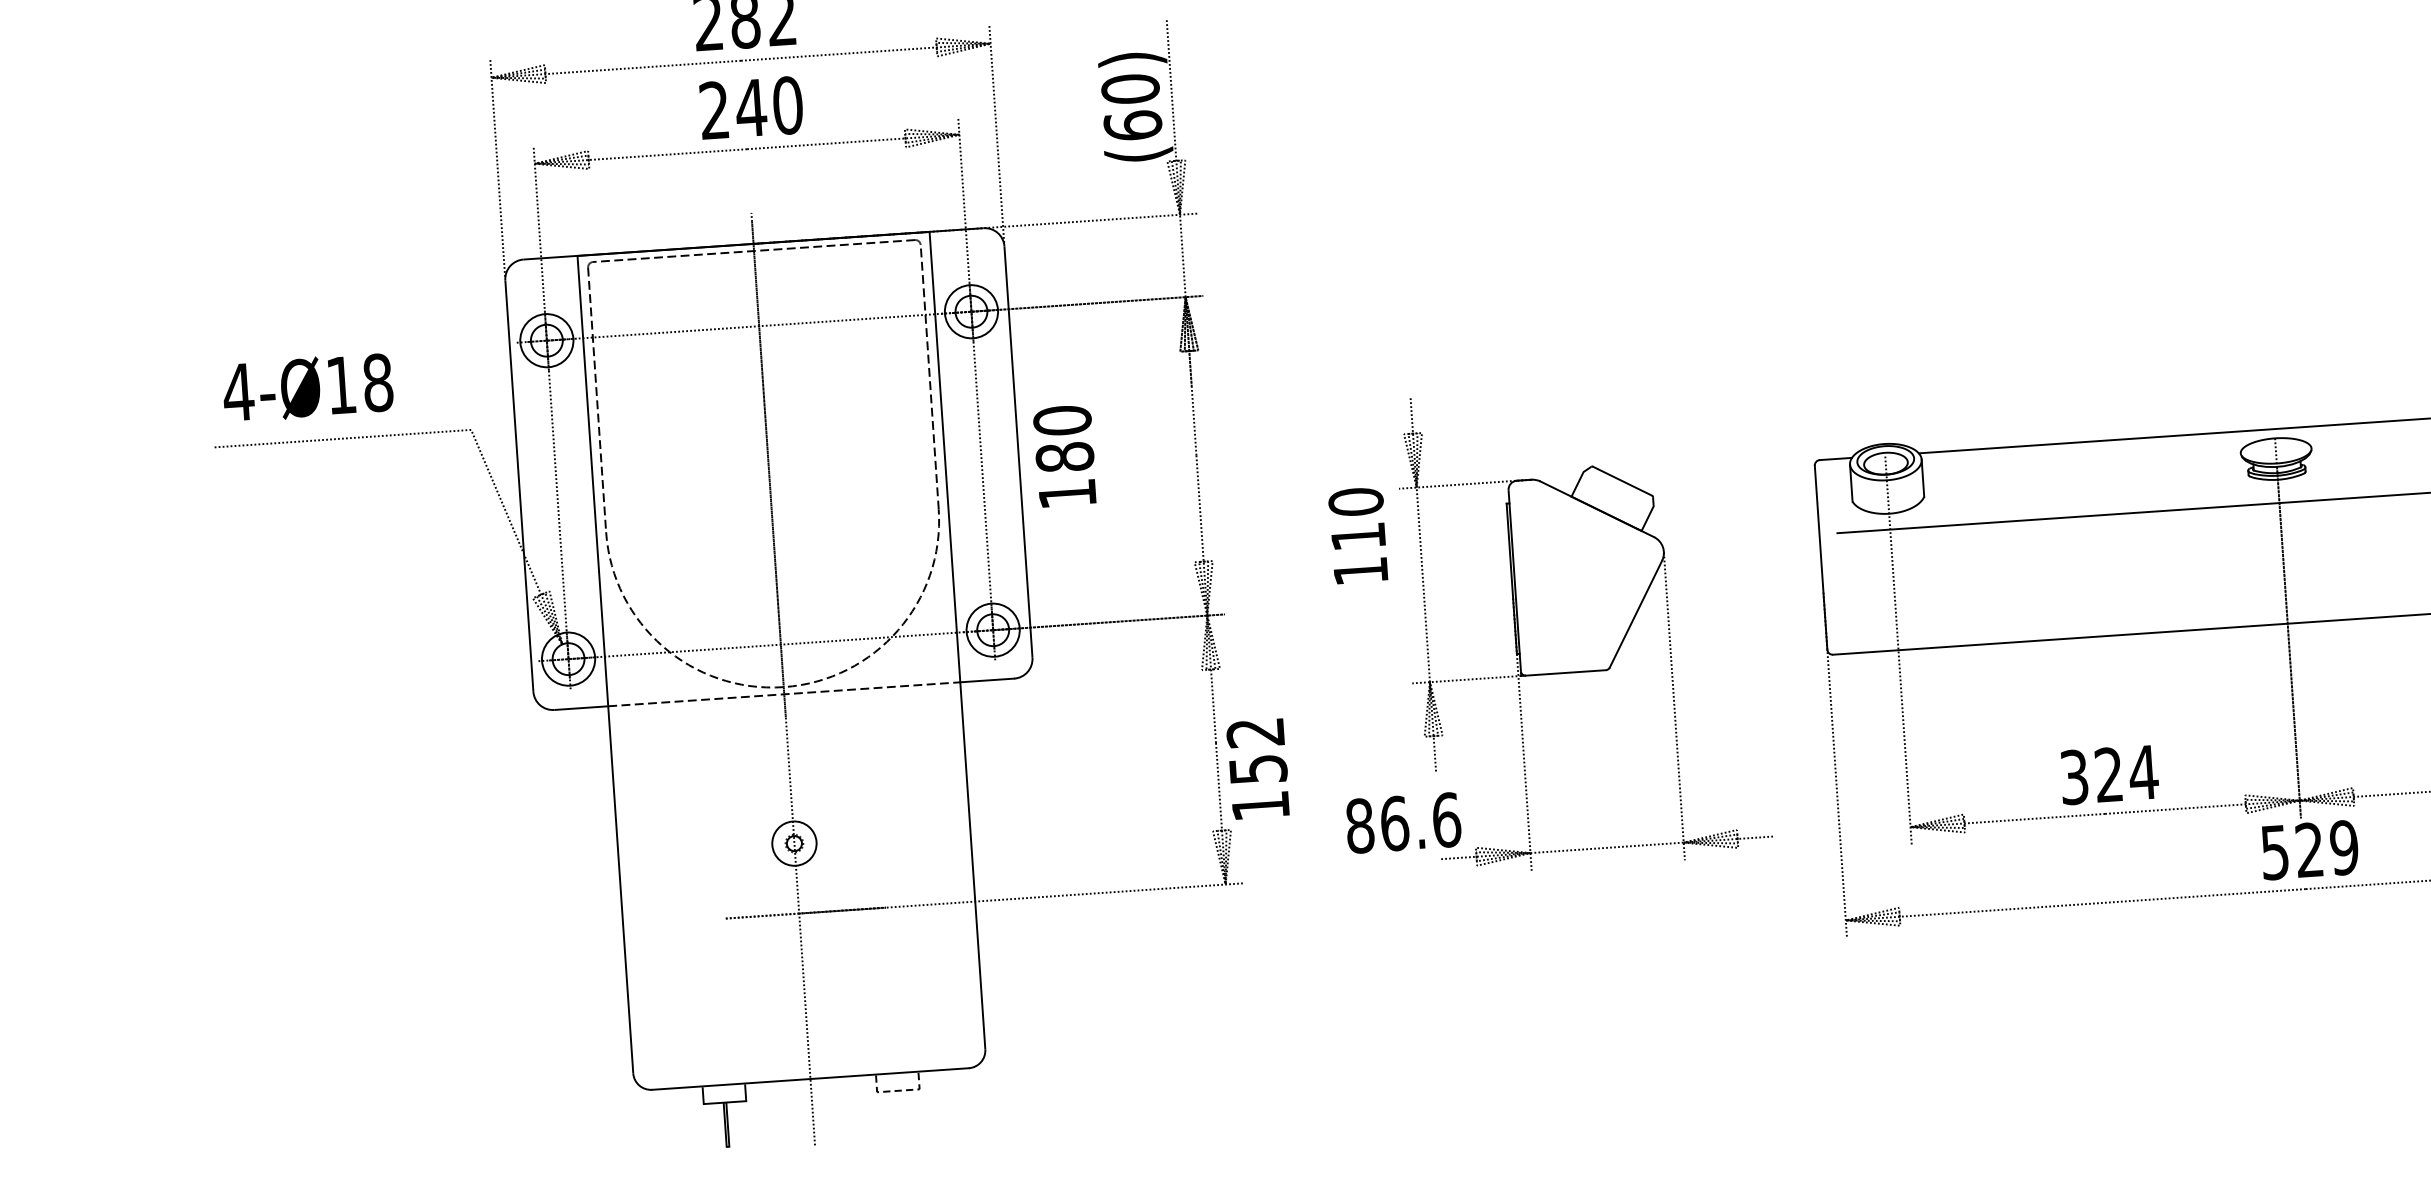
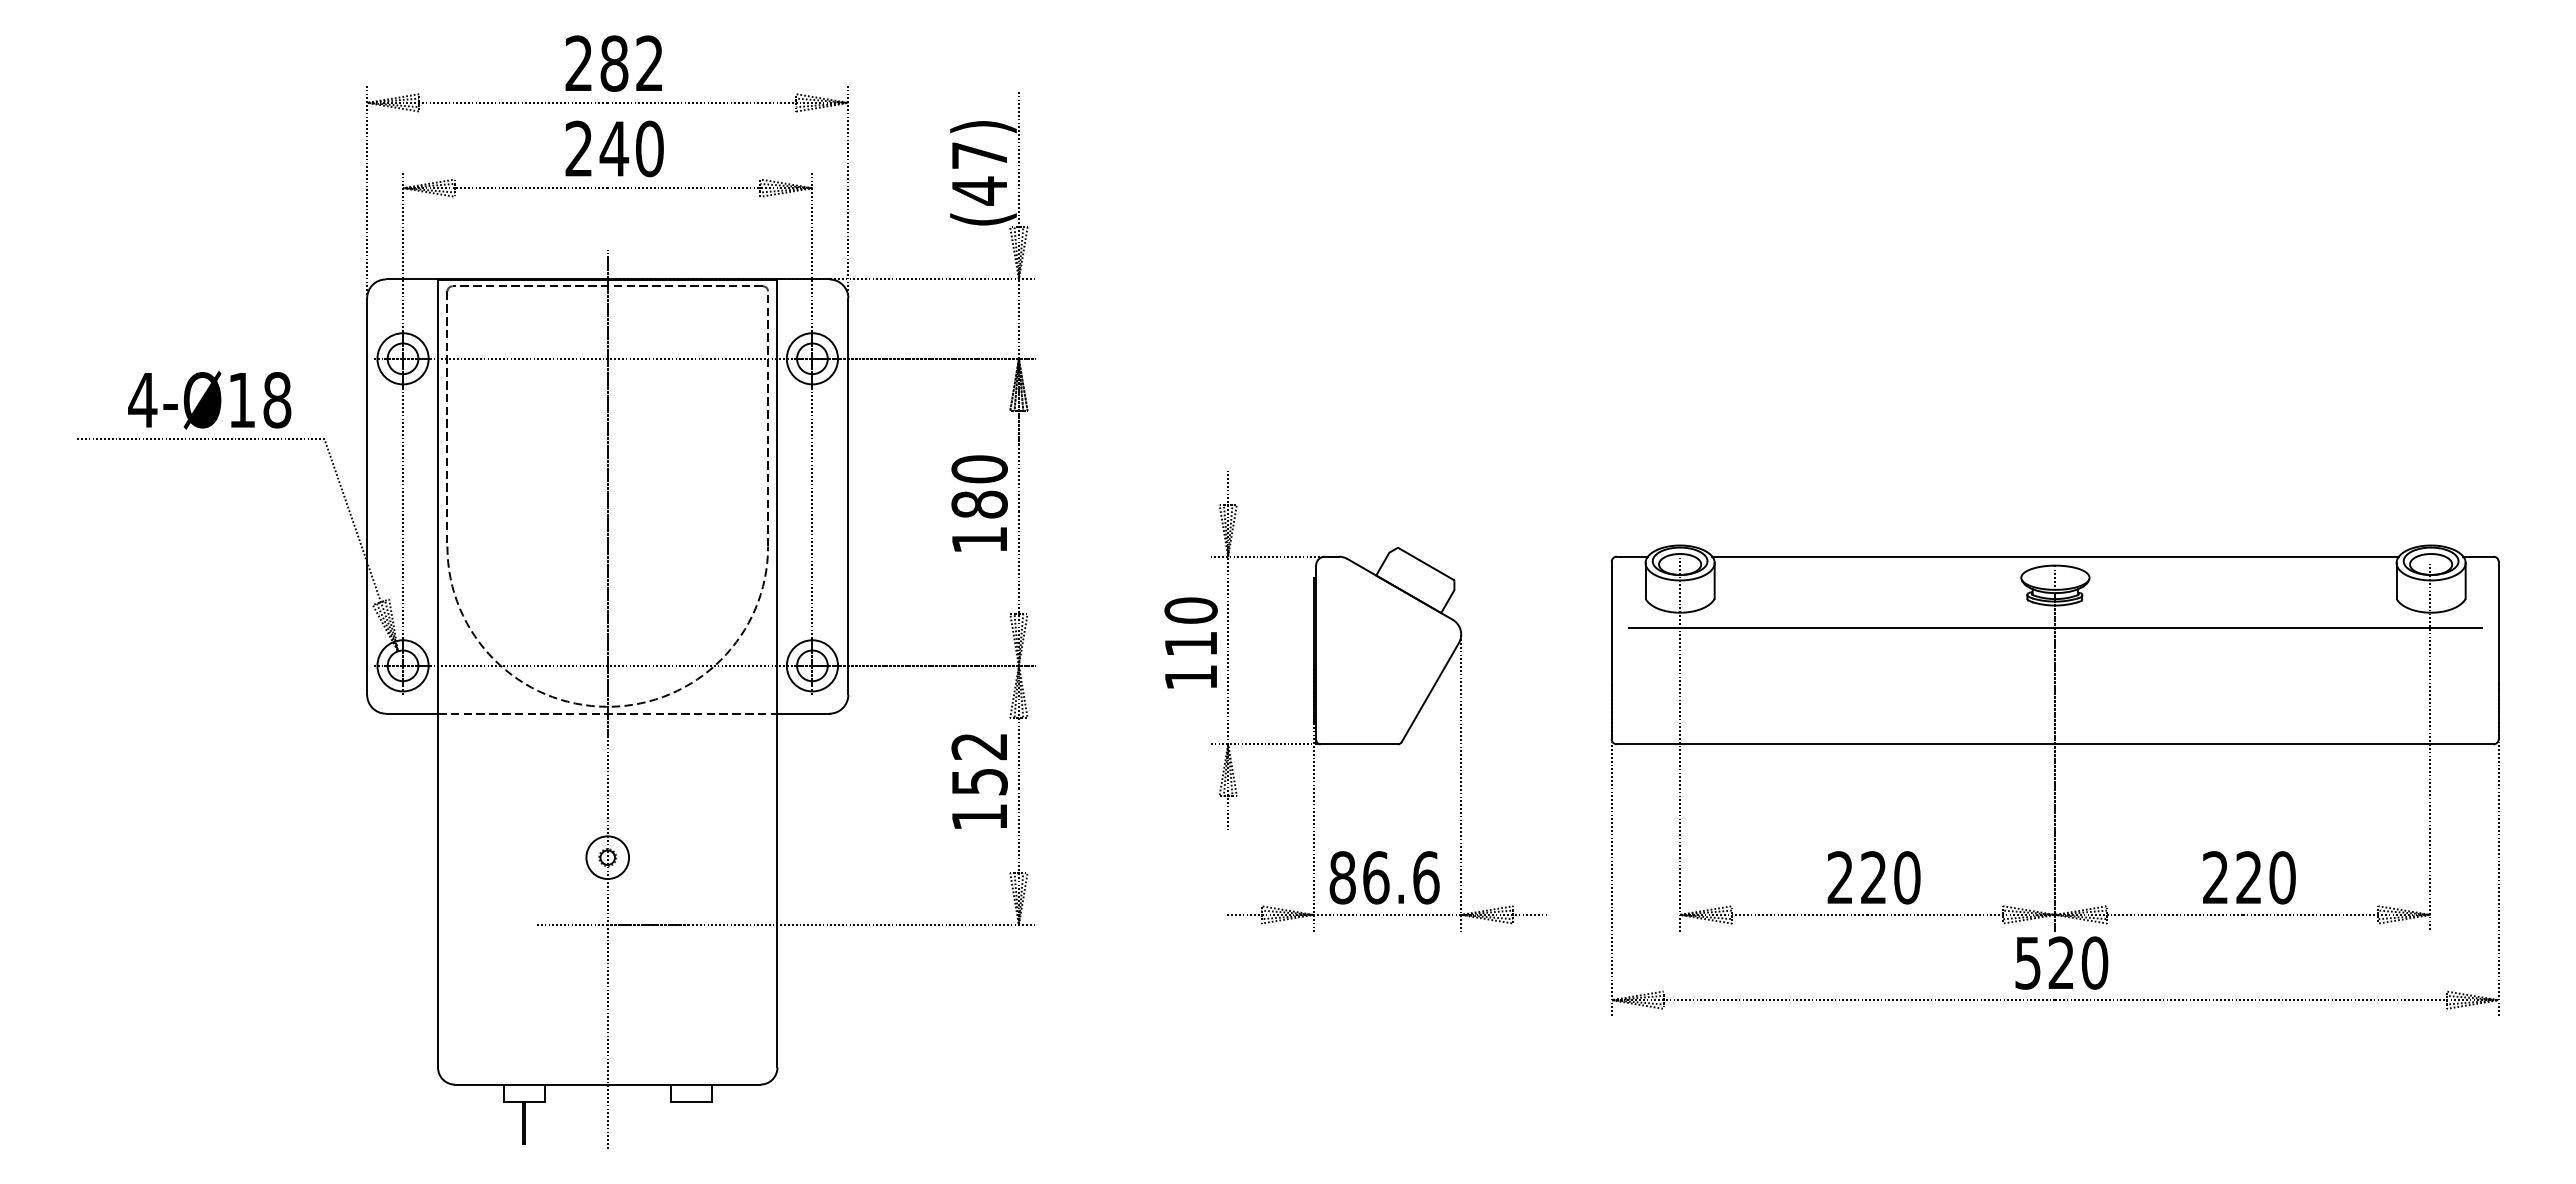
text: (1131, 107) -> (979, 173), (60) -> (47)
text: (307, 387) -> (209, 400), moved
text: (1064, 456) -> (979, 503), moved
text: (1357, 535) -> (1190, 642), moved
text: (1258, 769) -> (979, 781), moved
text: (2109, 774) -> (1874, 877), 324 -> 220
text: (1403, 822) -> (1384, 877), moved
text: (2343, 847) -> (2094, 962), 529 -> 520
line: (898, 1090) -> (691, 1101), dashed -> solid

